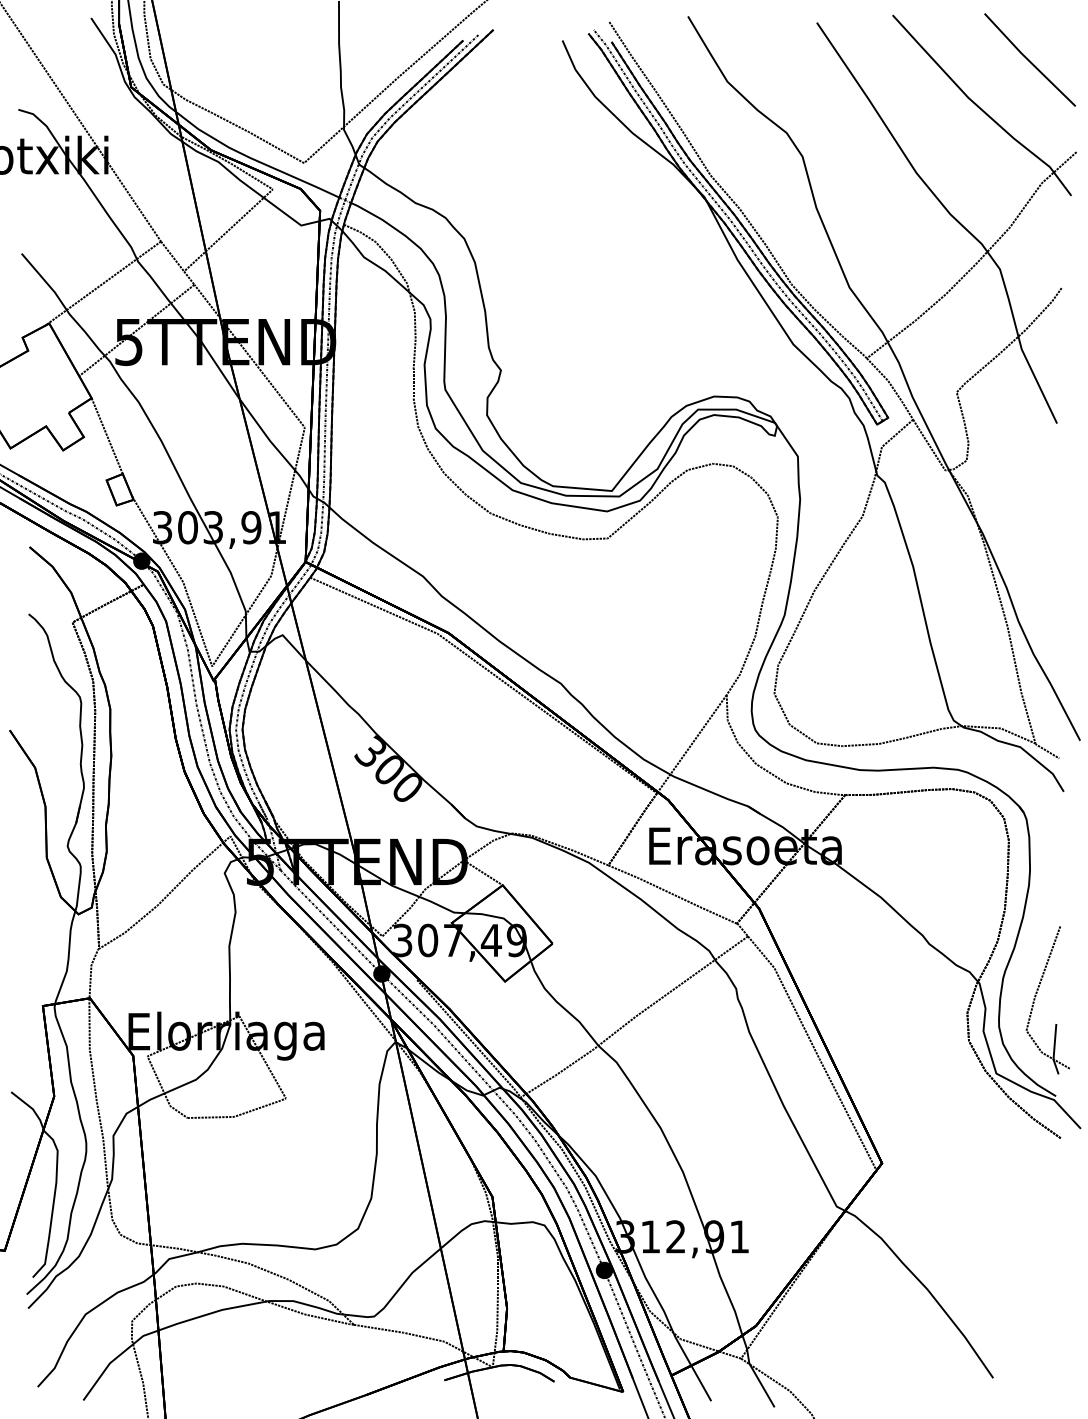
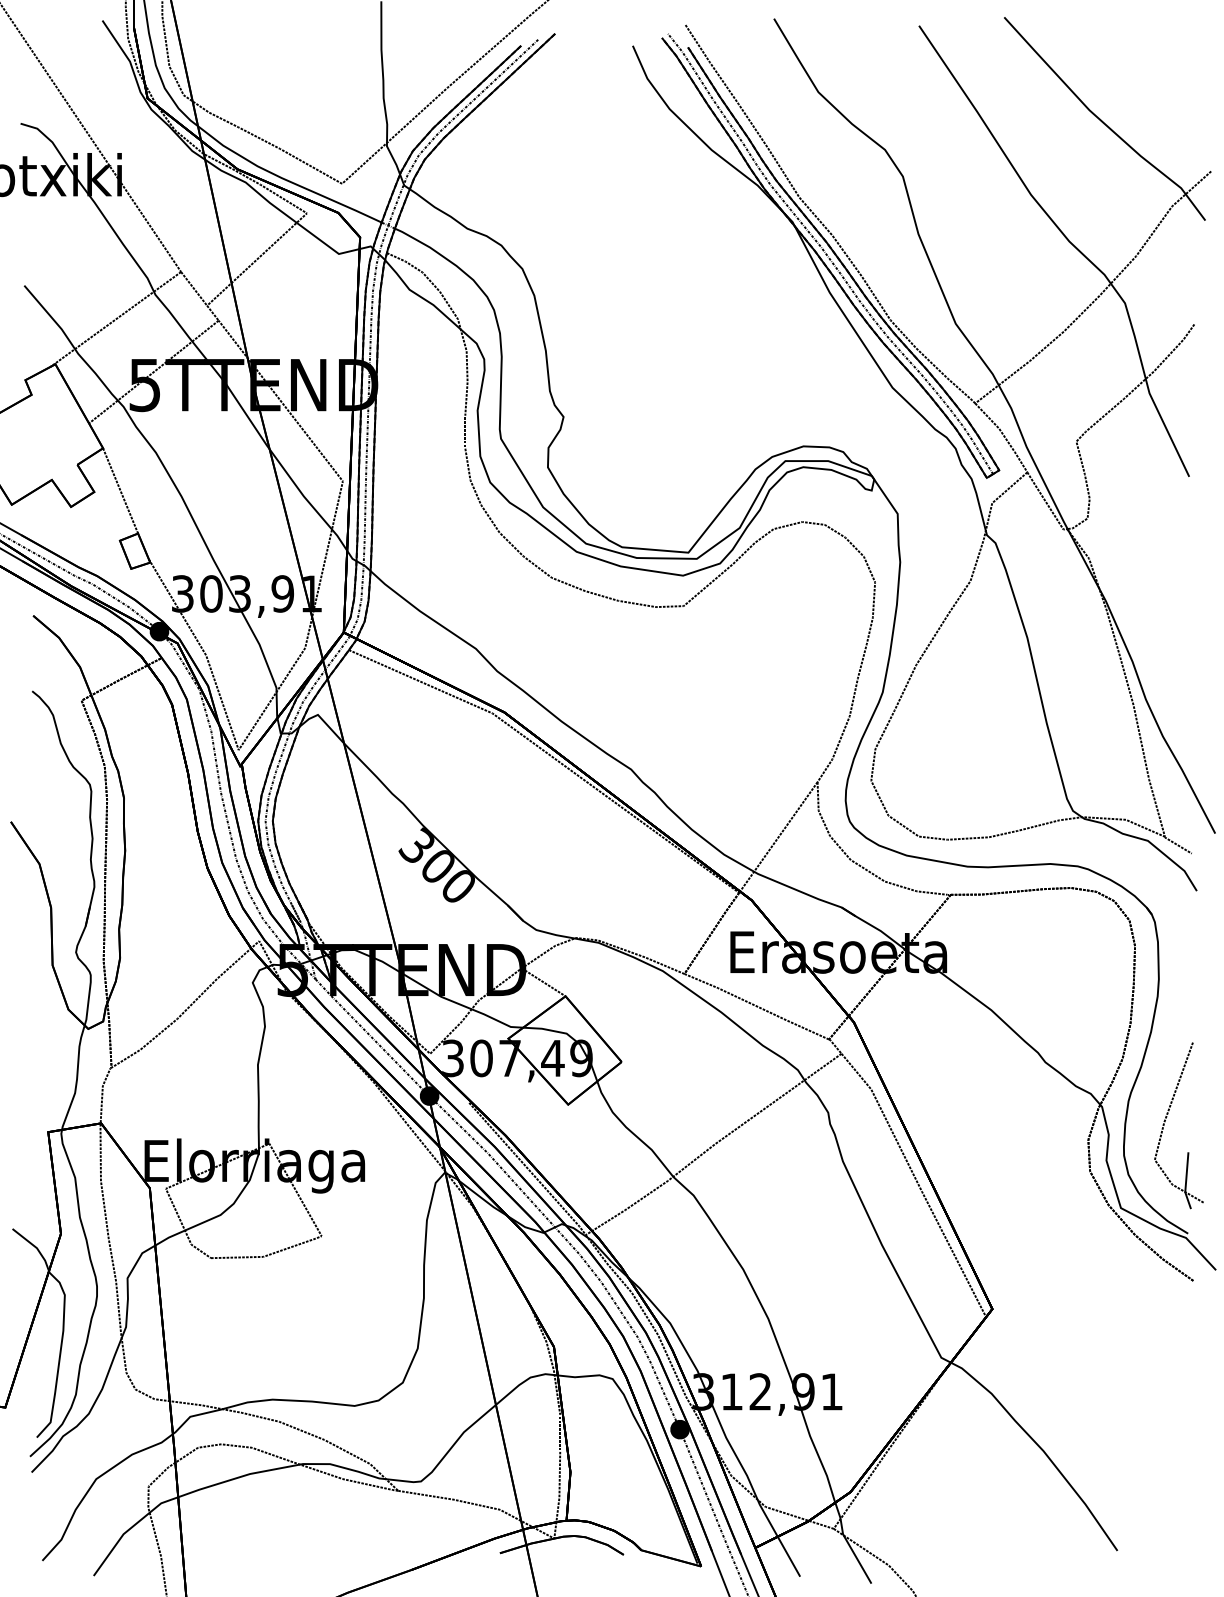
line: (1028, 59) -> (1157, 67), removed

